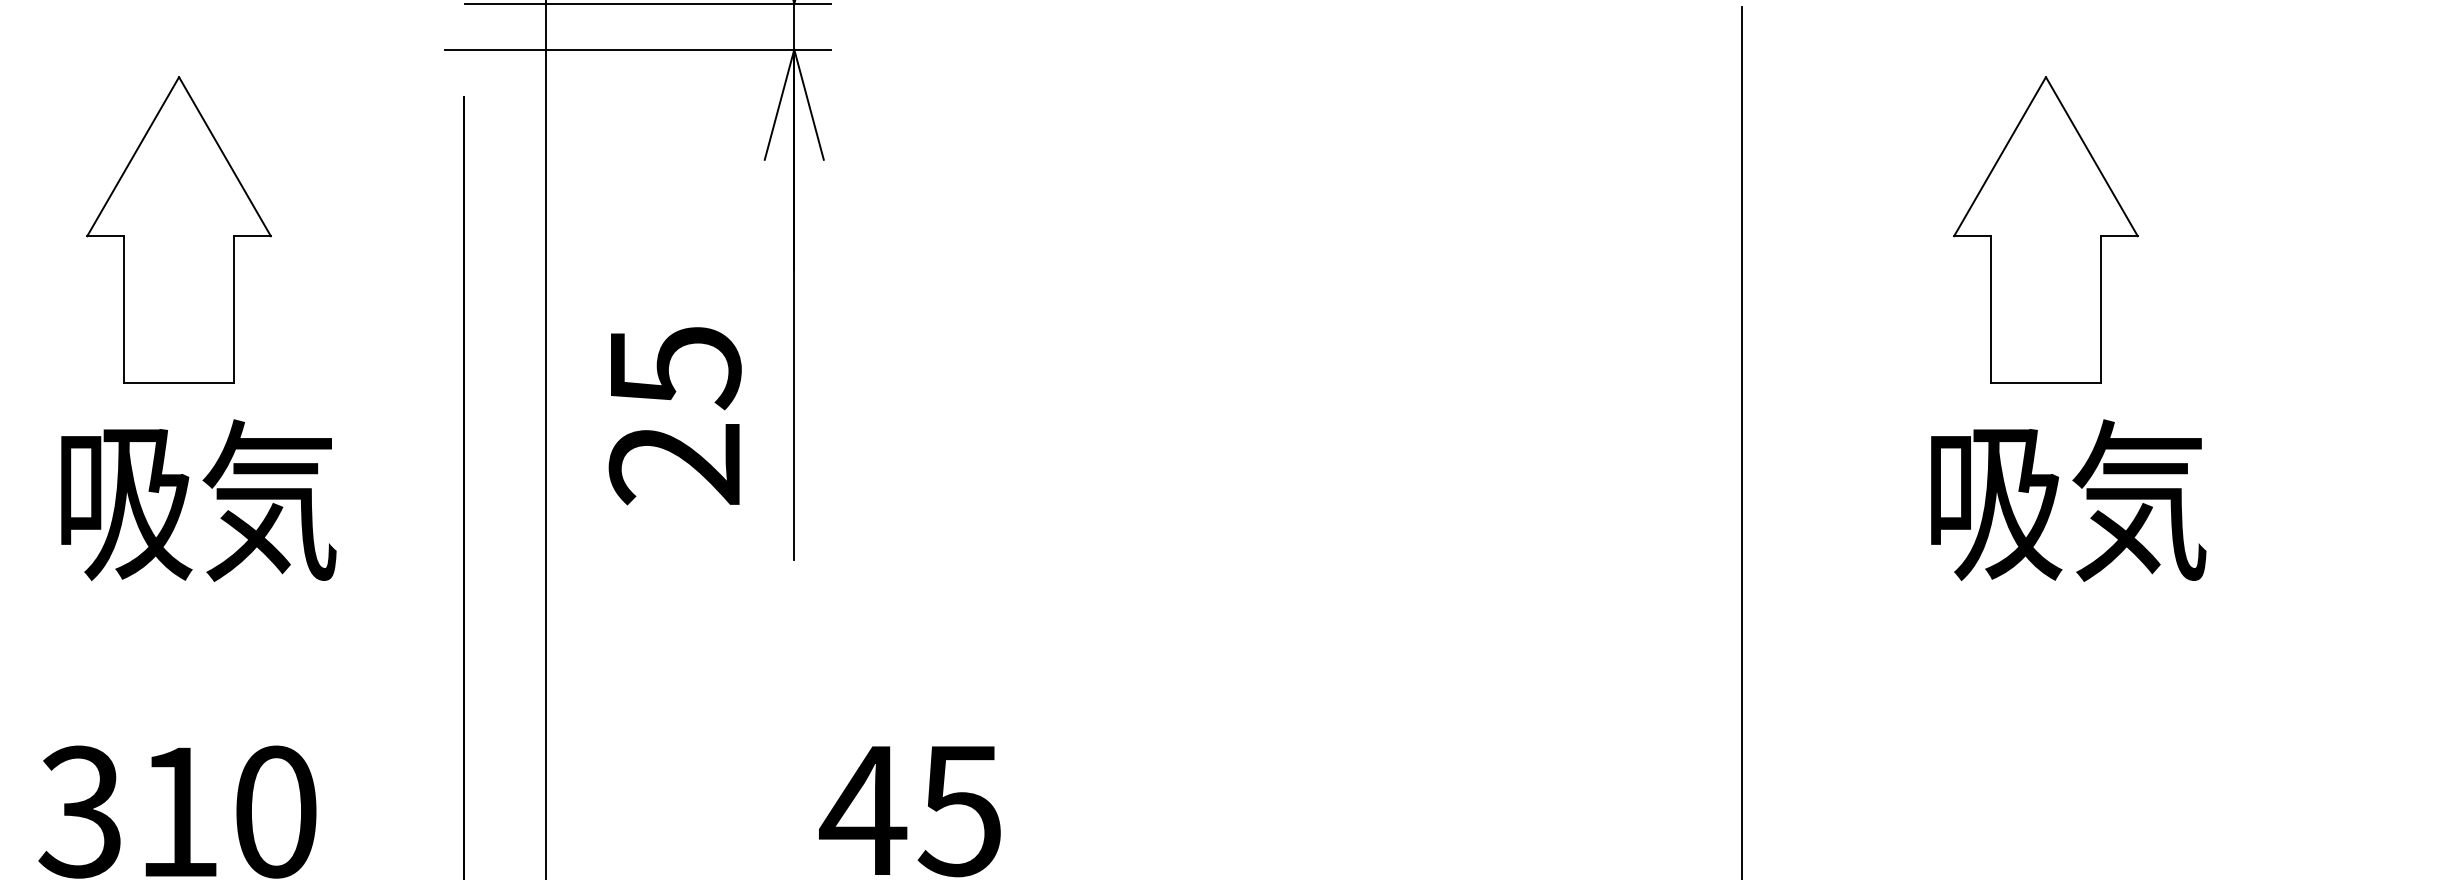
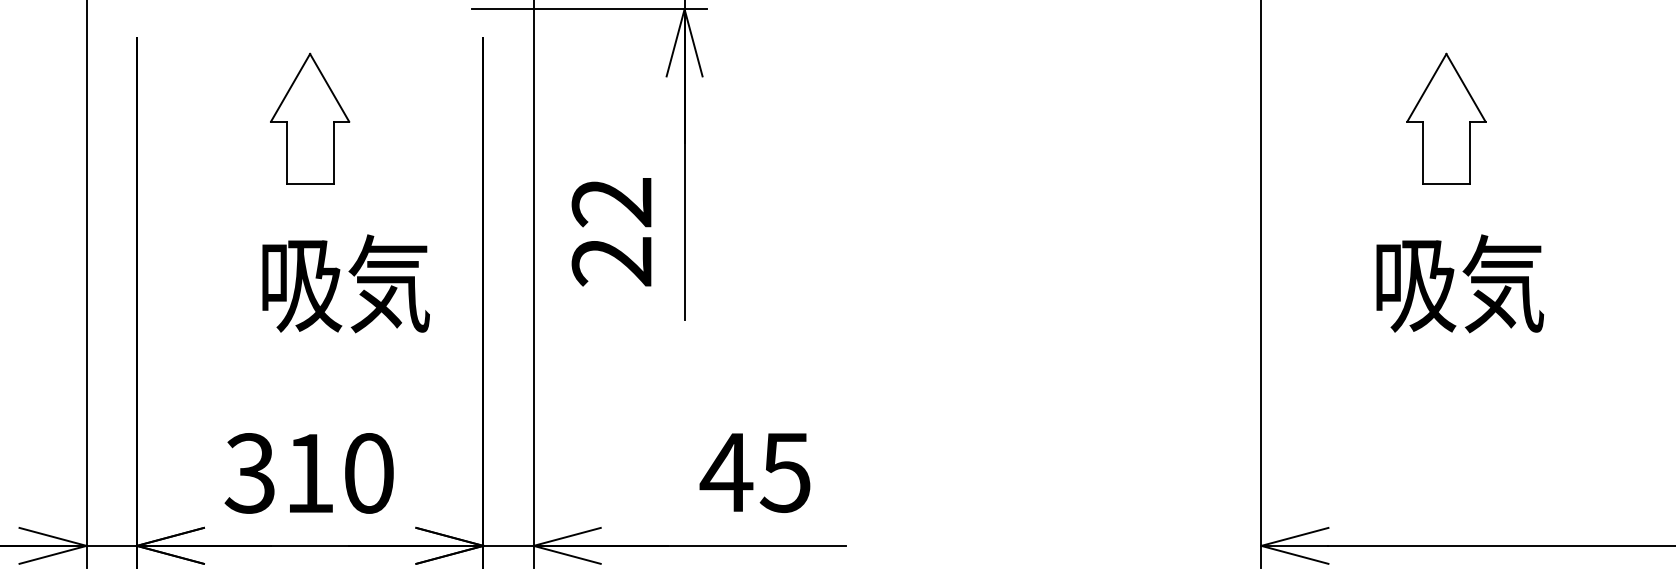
part: (177, 228) -> (309, 118), size x0.7
part: (2046, 228) -> (1446, 118), size x0.7
text: (674, 368) -> (611, 203), 25 -> 22
text: (197, 500) -> (345, 283), moved

